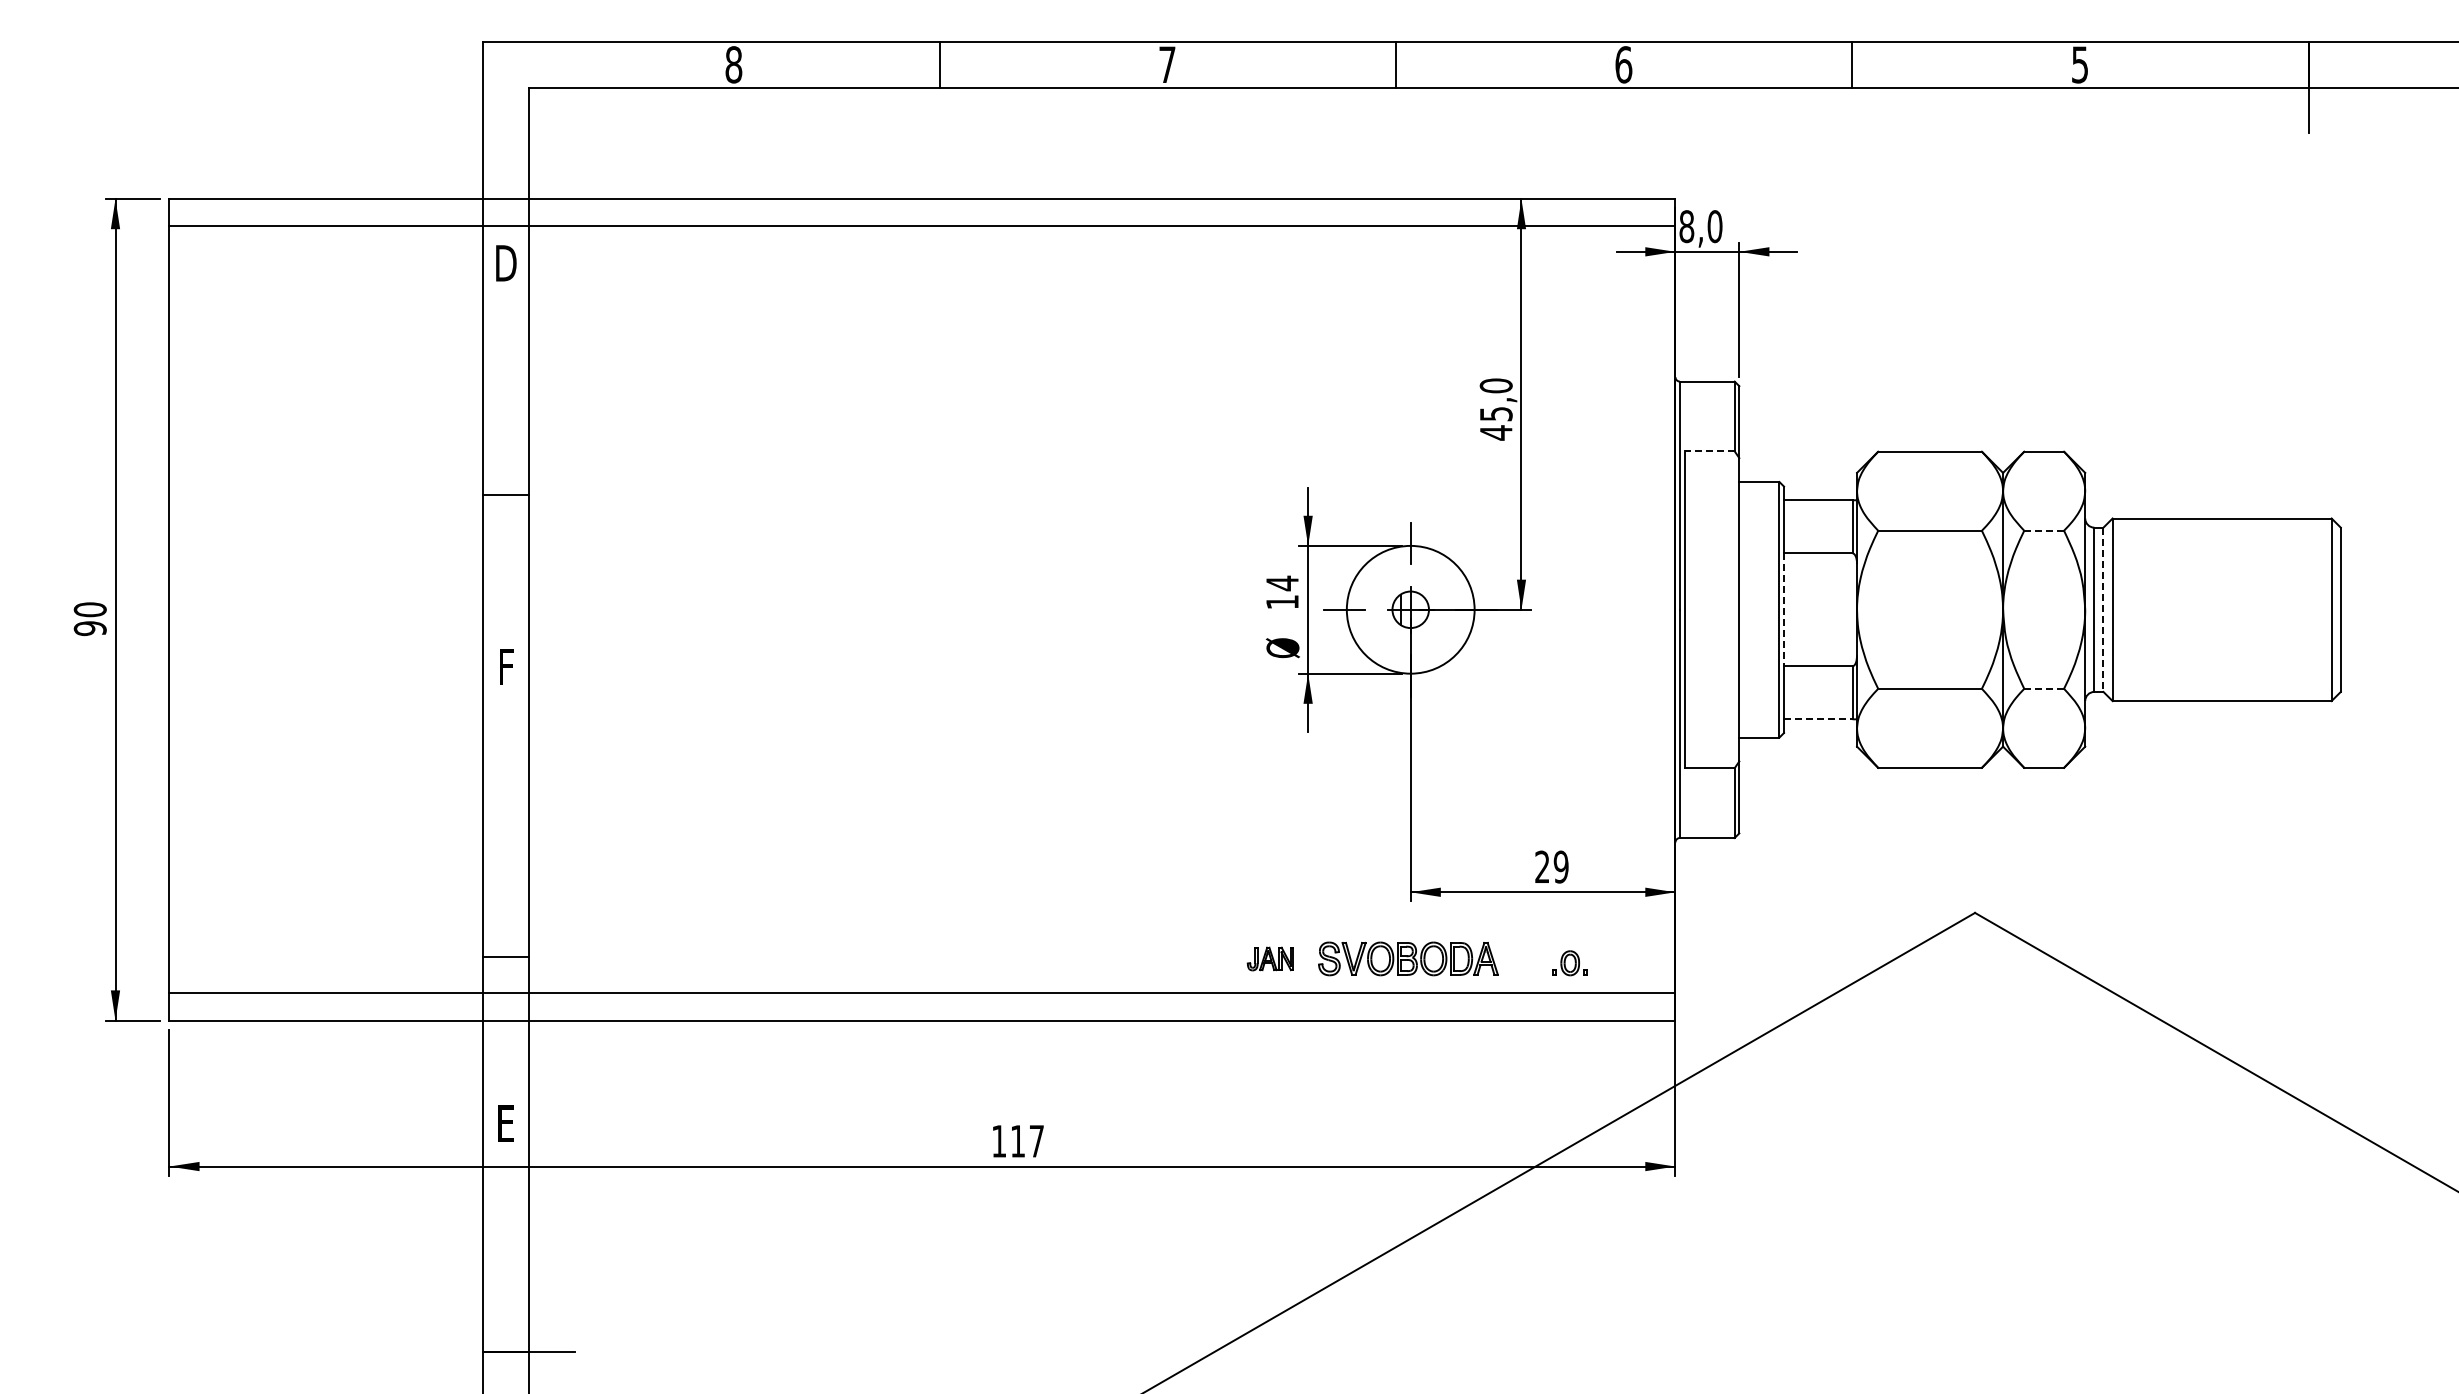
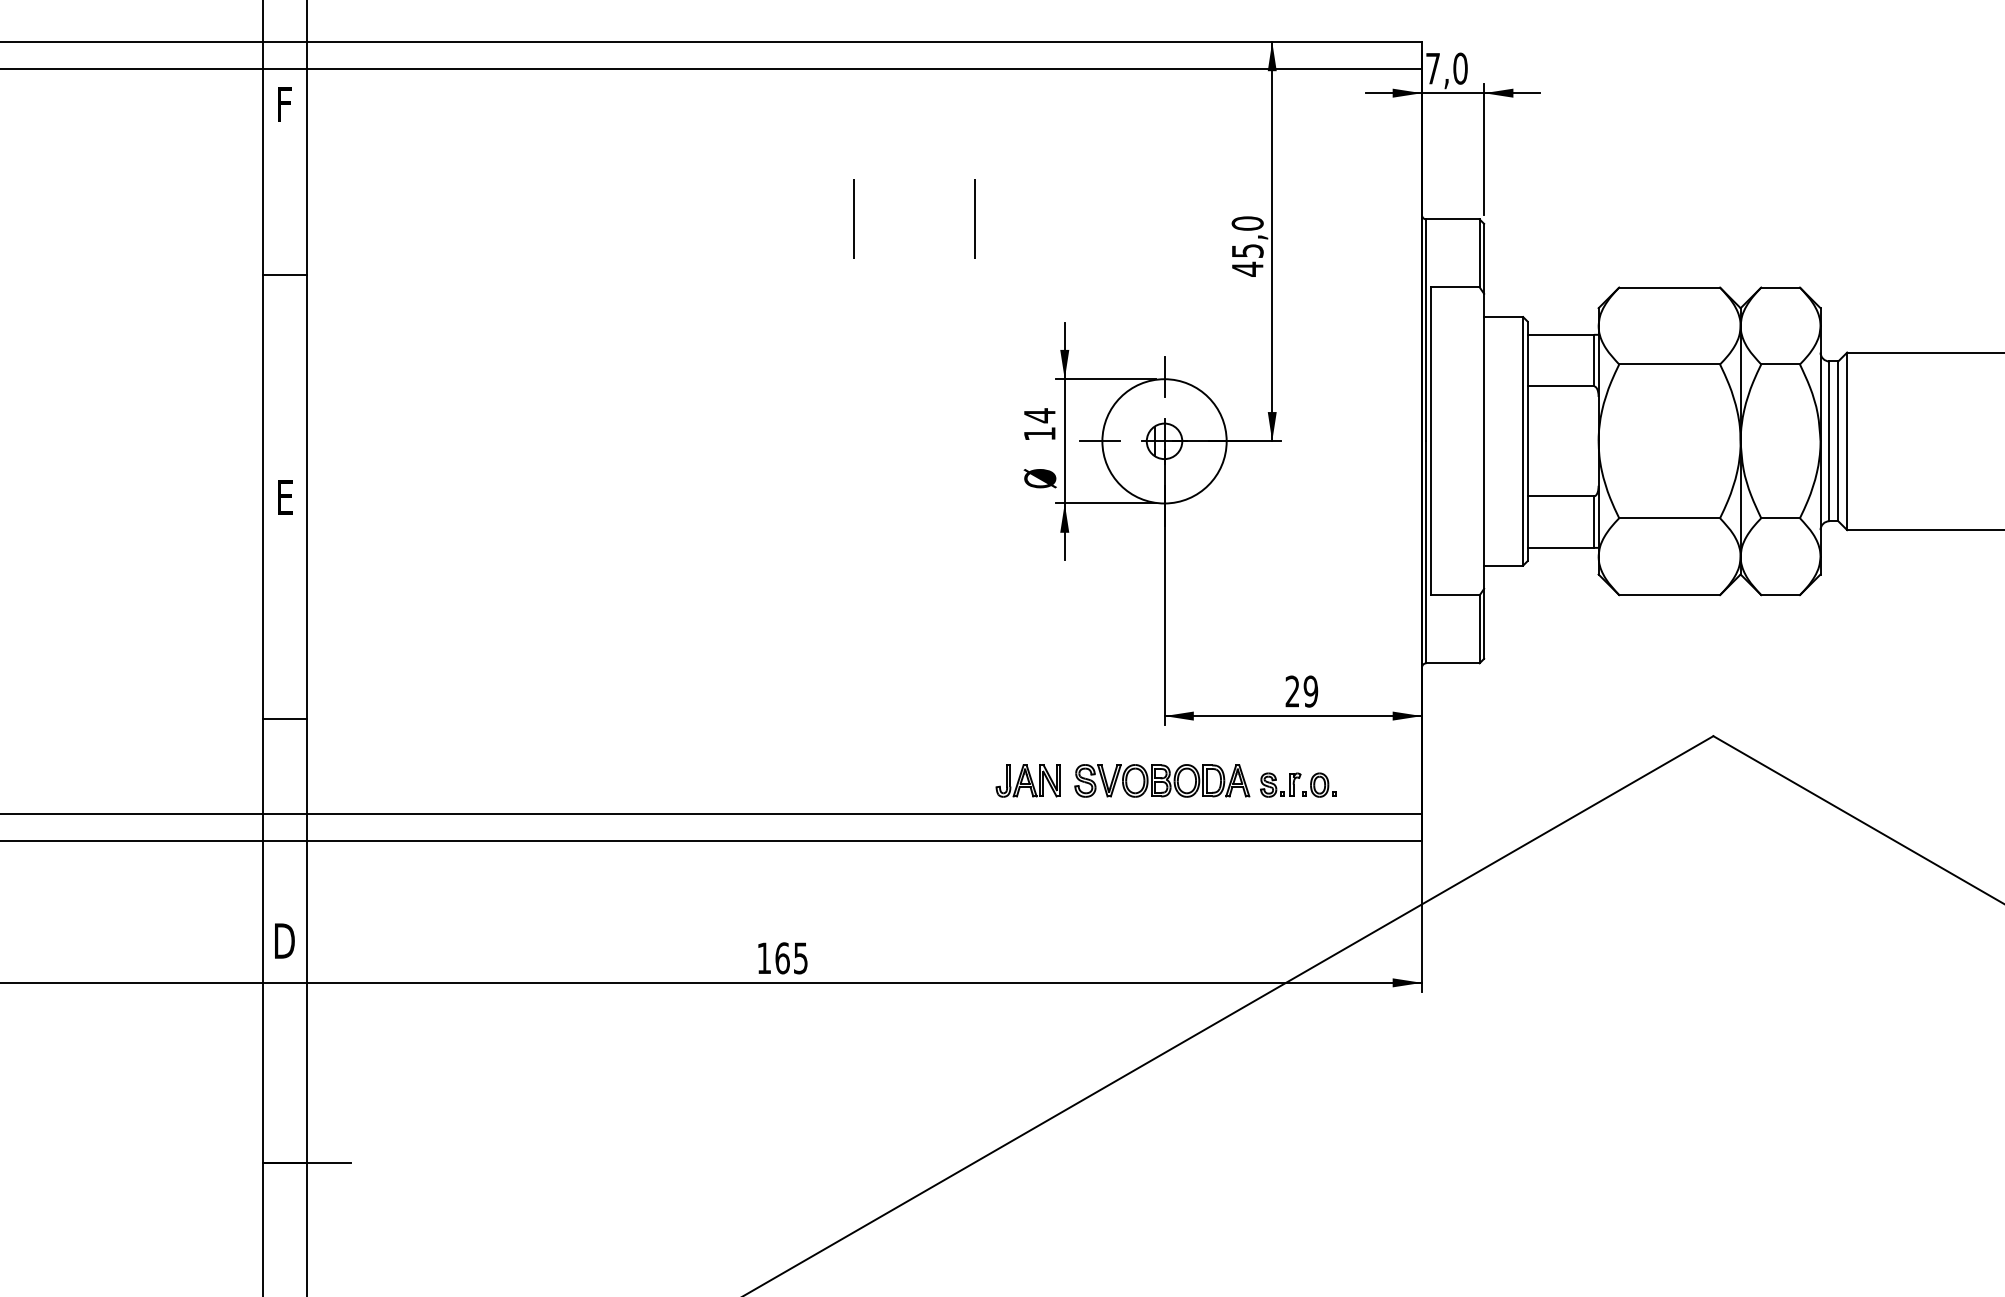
text: (1686, 226) -> (1432, 68), 8,0 -> 7,0
text: (506, 263) -> (285, 104), D -> F
line: (1091, 381) -> (854, 219), added
line: (1215, 381) -> (974, 219), added
line: (1709, 451) -> (1455, 287), dashed -> solid
line: (505, 494) -> (284, 274), moved
line: (2044, 530) -> (1780, 364), dashed -> solid
line: (1784, 610) -> (1528, 442), dashed -> solid
line: (2103, 610) -> (1838, 442), dashed -> solid
text: (506, 666) -> (285, 496), F -> E
line: (2044, 688) -> (1780, 517), dashed -> solid
line: (1818, 719) -> (1561, 548), dashed -> solid
line: (505, 957) -> (284, 719), moved
part: (1270, 958) -> (1028, 780), size x1.43
part: (1529, 963) -> (1280, 785), added
text: (506, 1123) -> (285, 940), E -> D
text: (1026, 1140) -> (790, 957), 117 -> 165

